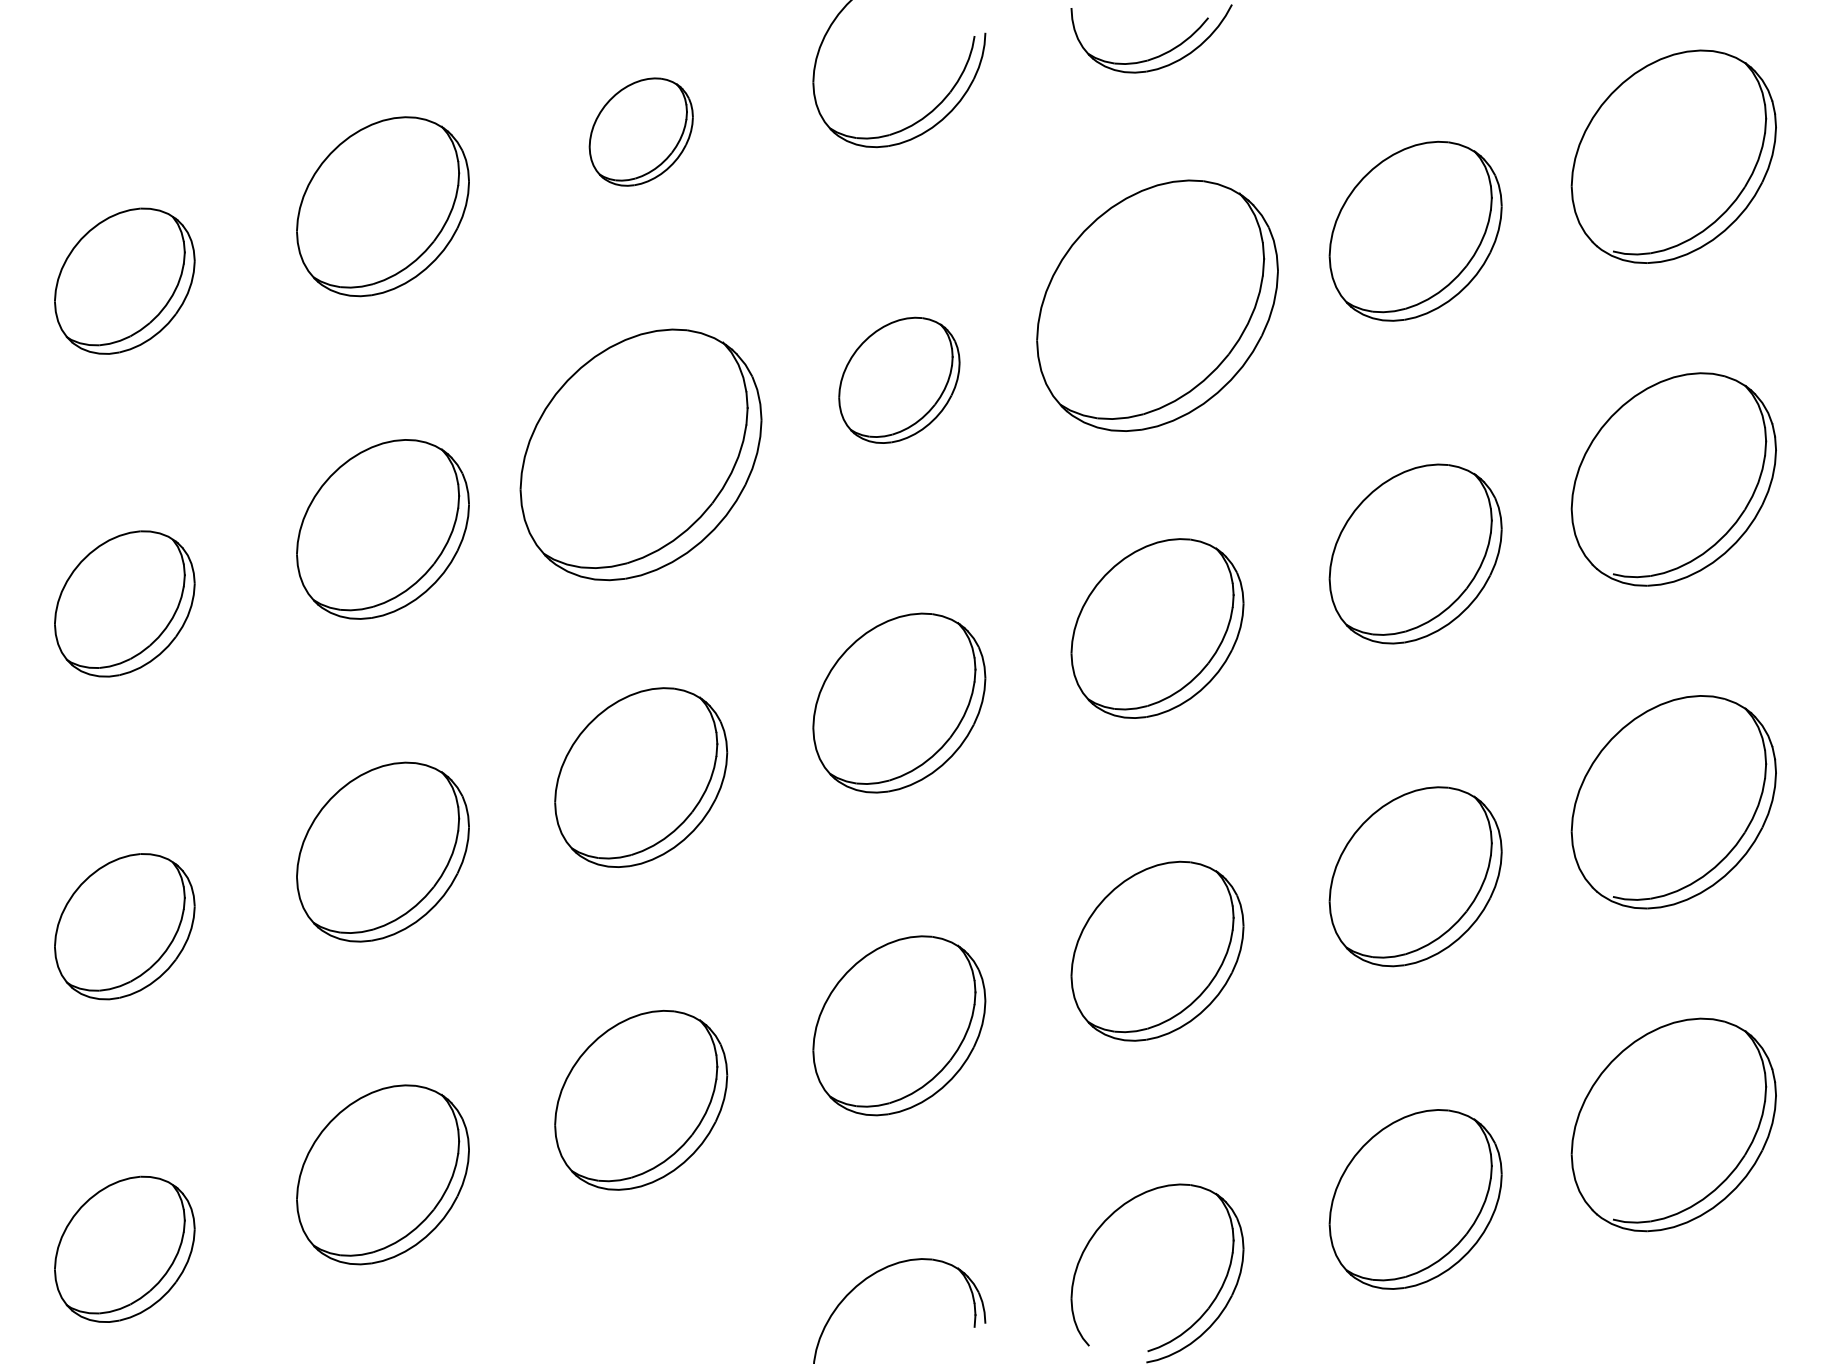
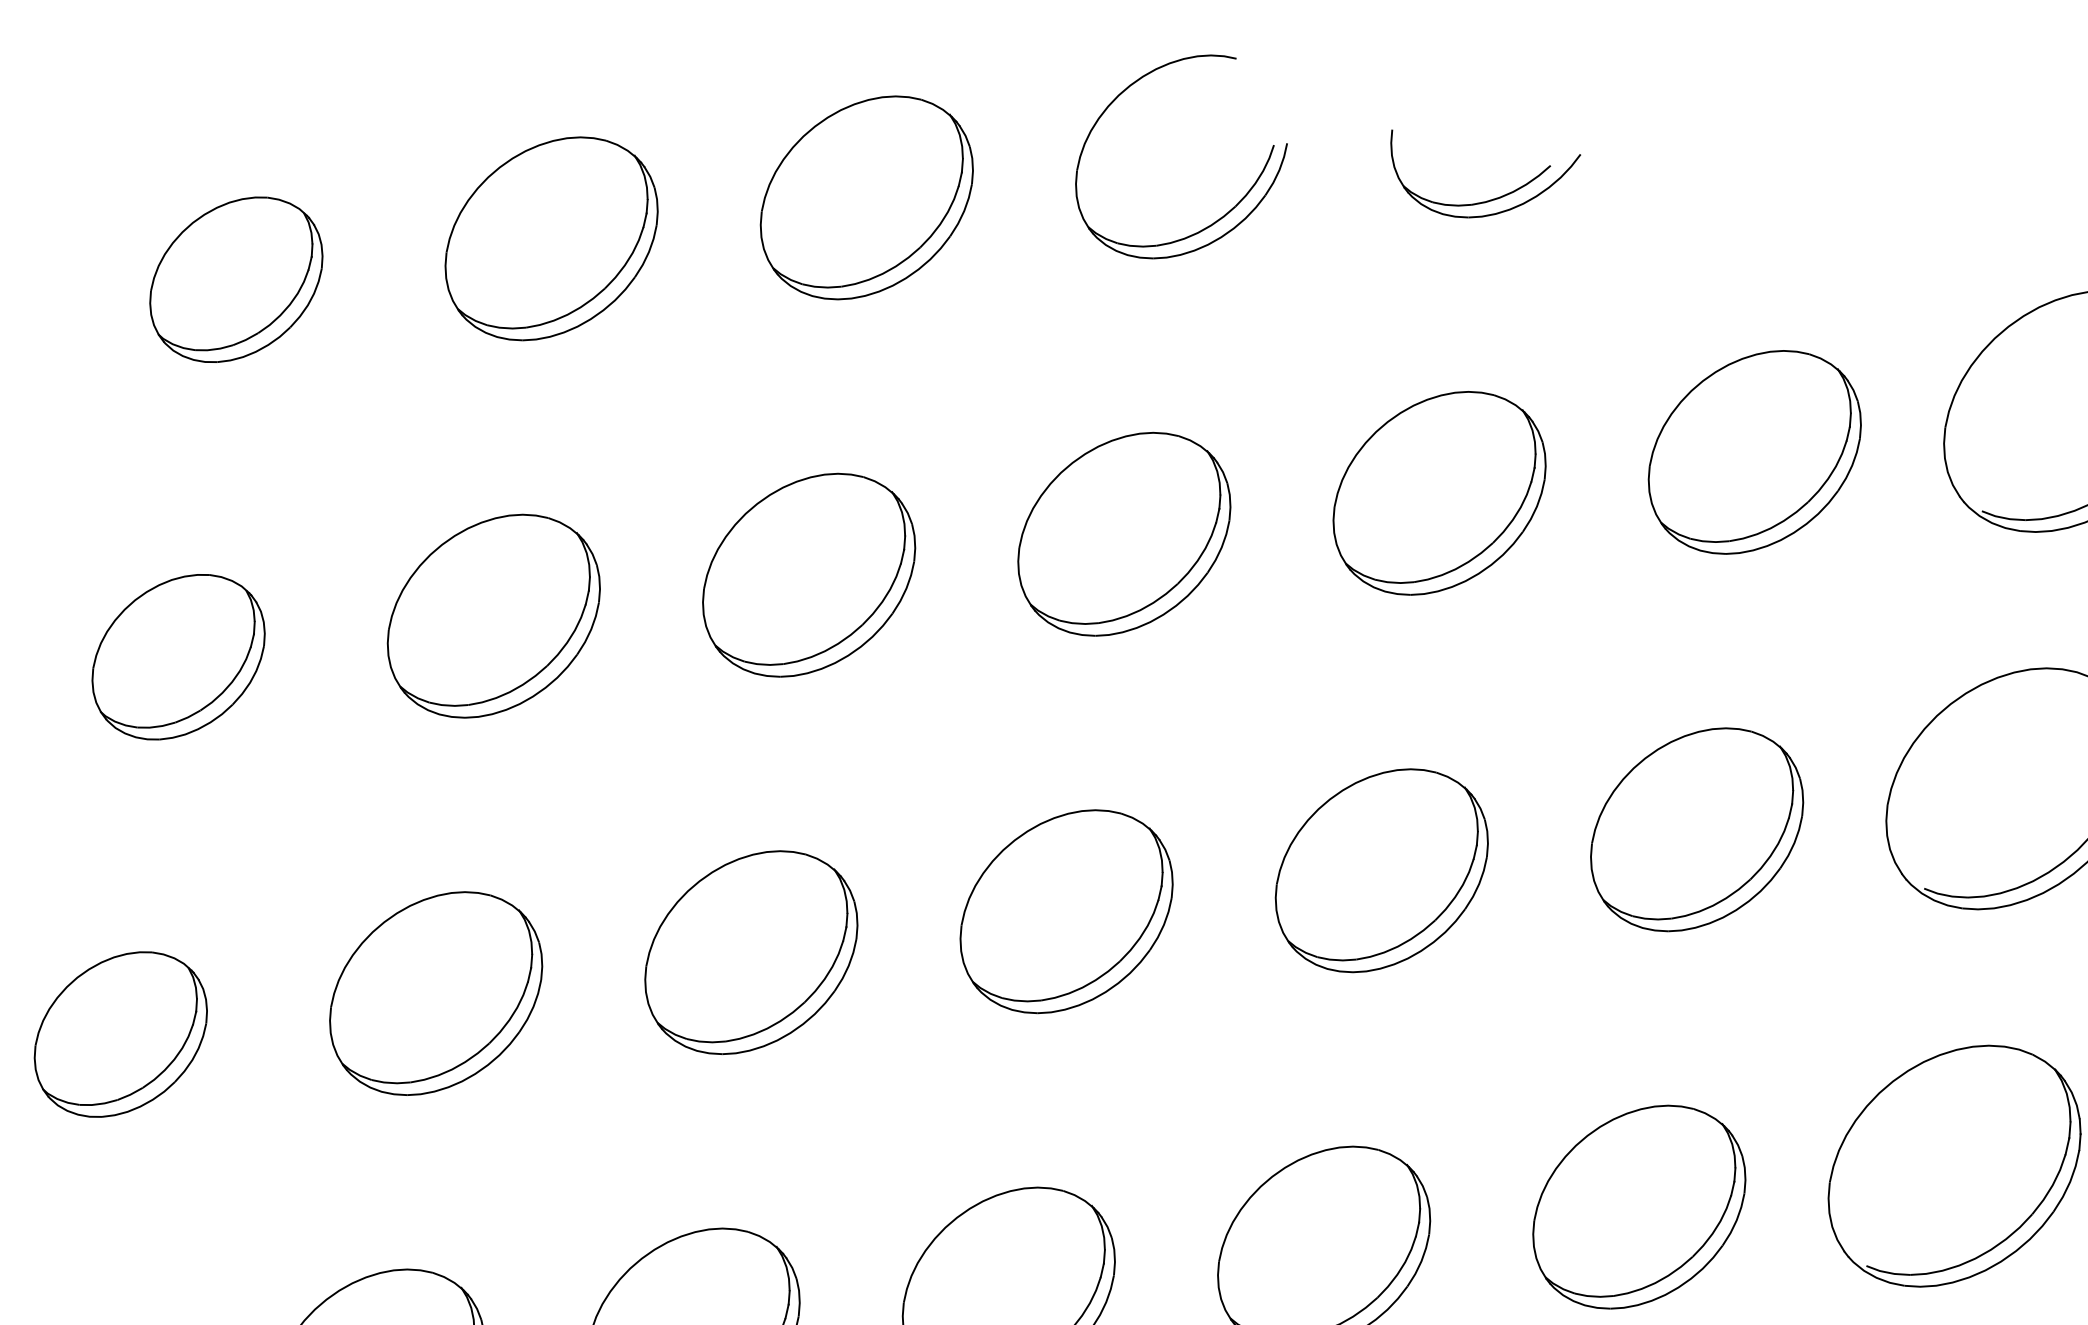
part: (641, 131) -> (867, 197), size x1.67
part: (1157, 305) -> (1439, 492), size x0.71
part: (899, 380) -> (1124, 534), size x1.43
part: (641, 454) -> (809, 574), size x0.71

